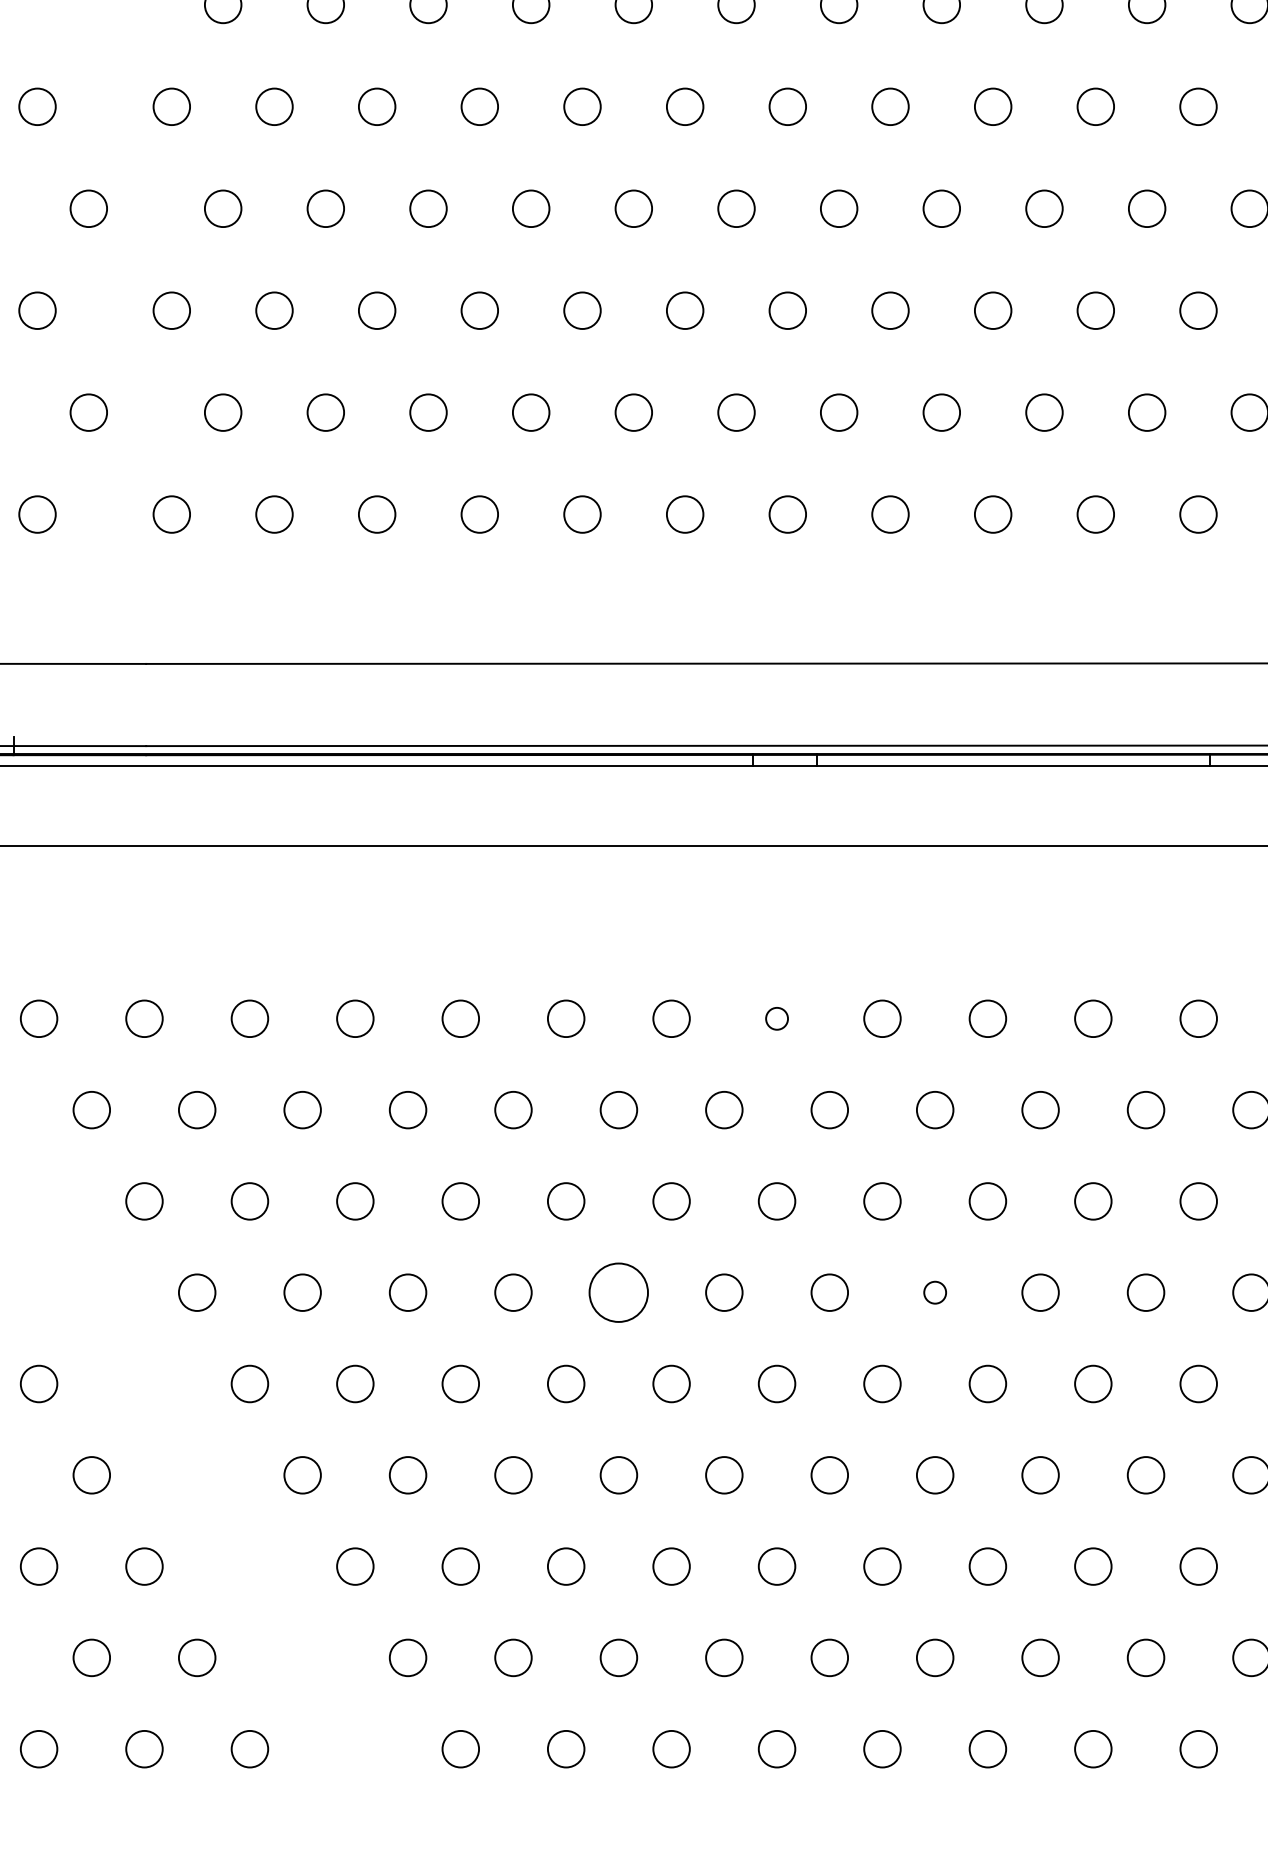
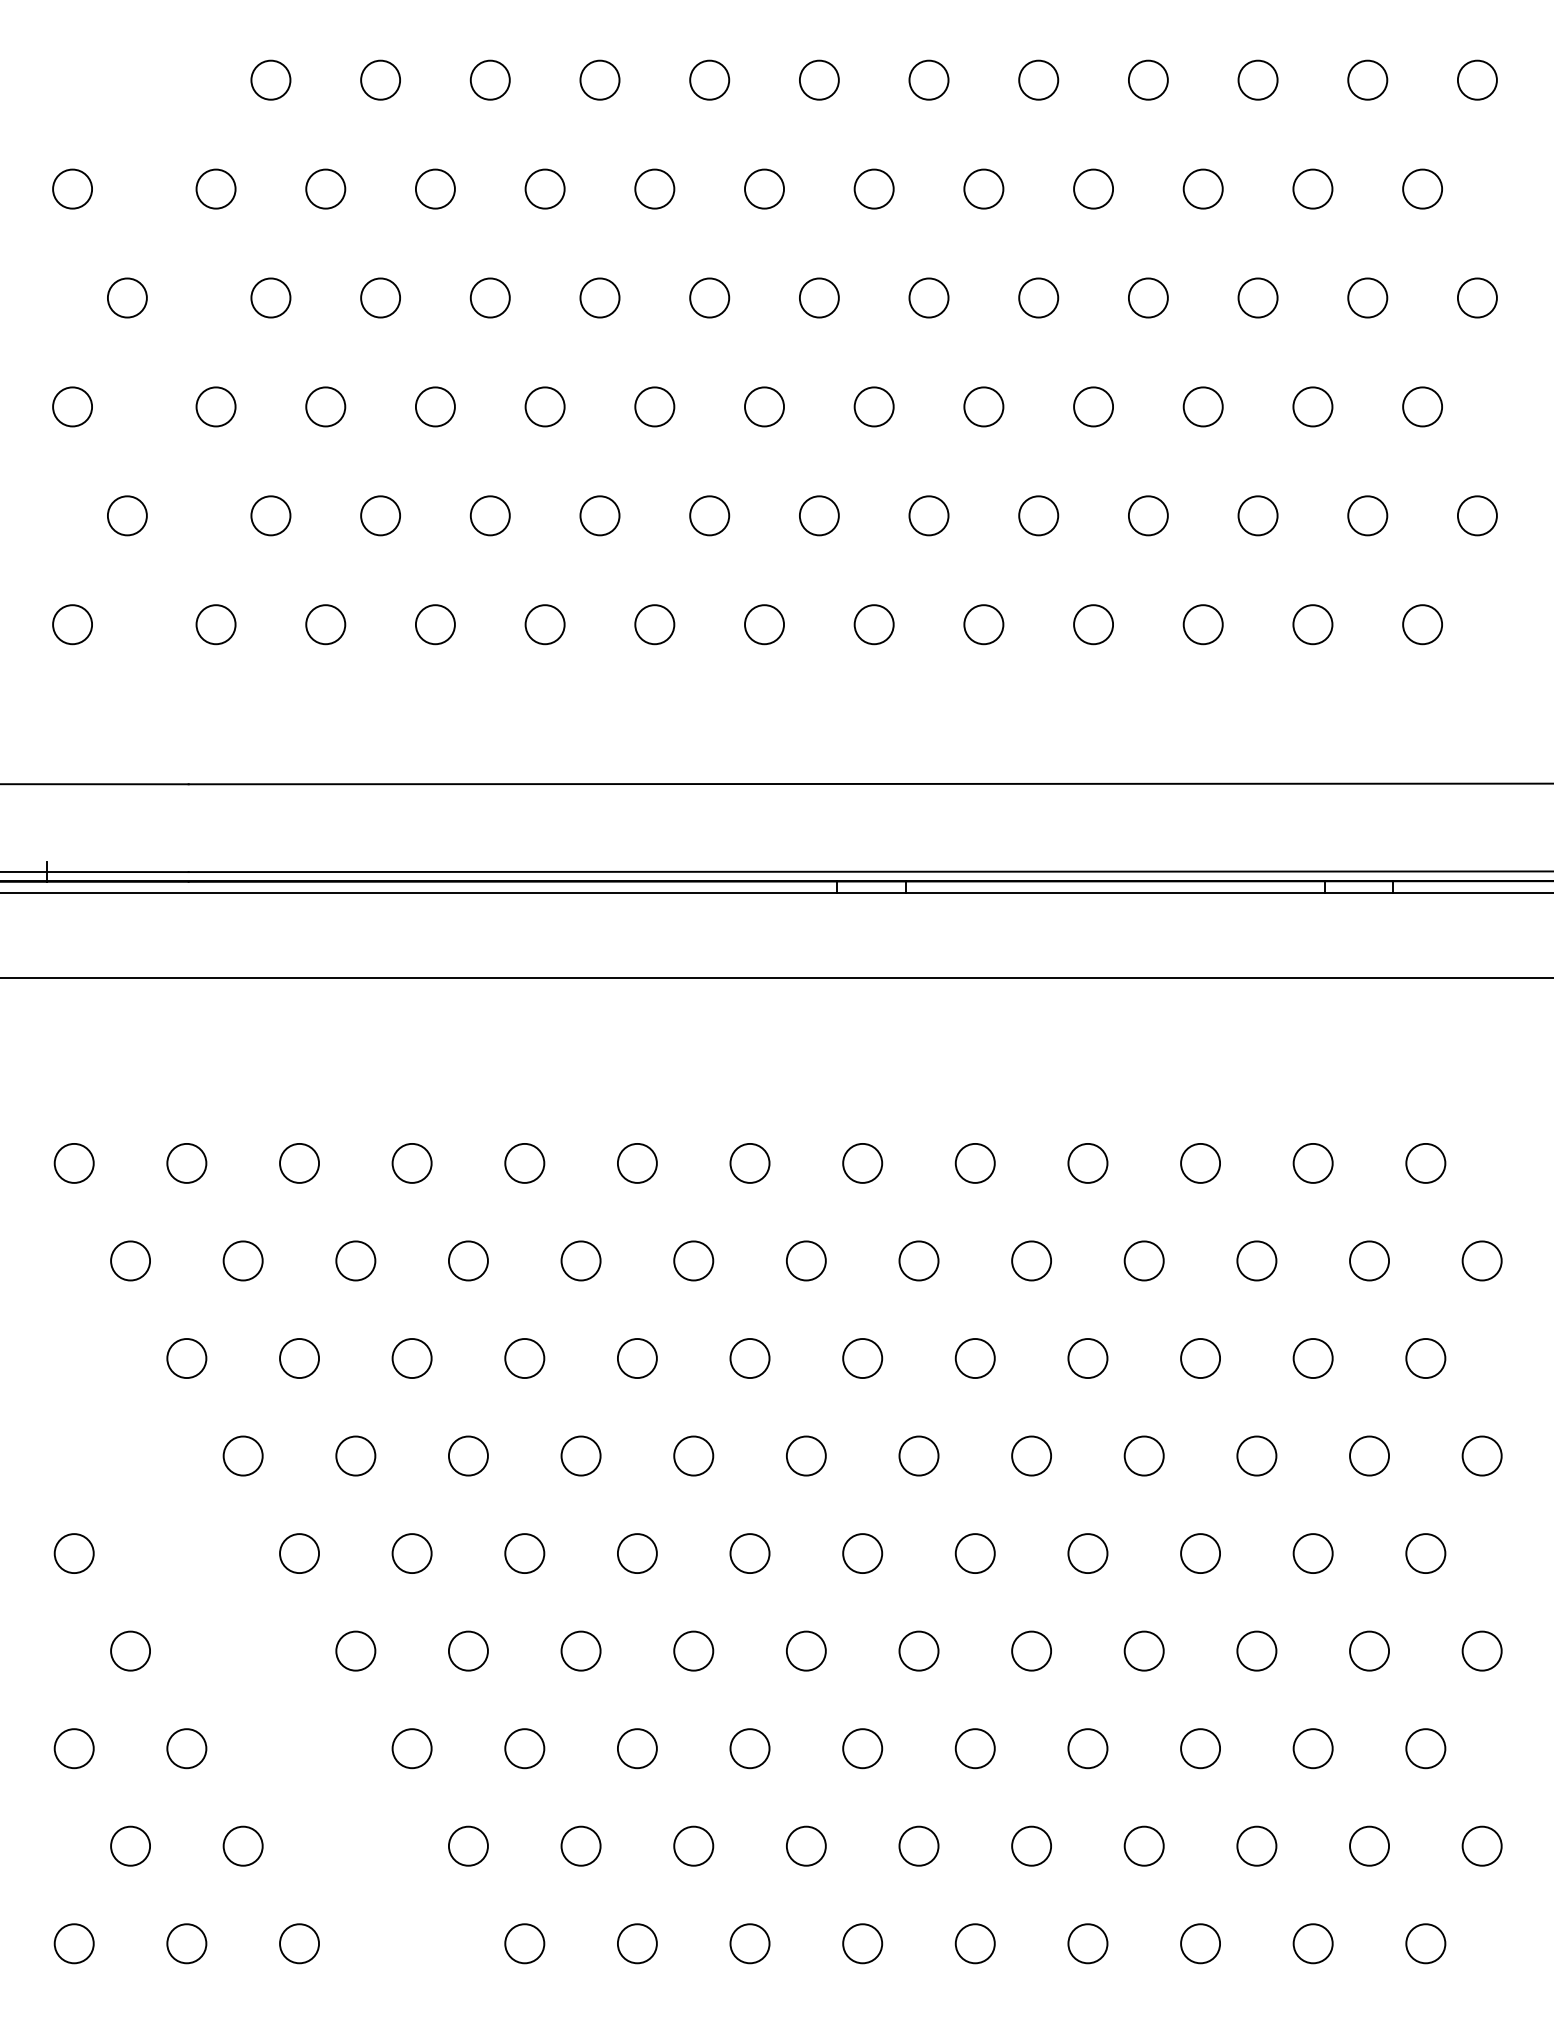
circle: (776, 1017) -> (862, 1162), size x1.67
circle: (618, 1292) -> (693, 1455), size x0.62
circle: (935, 1292) -> (1031, 1455), size x1.67

